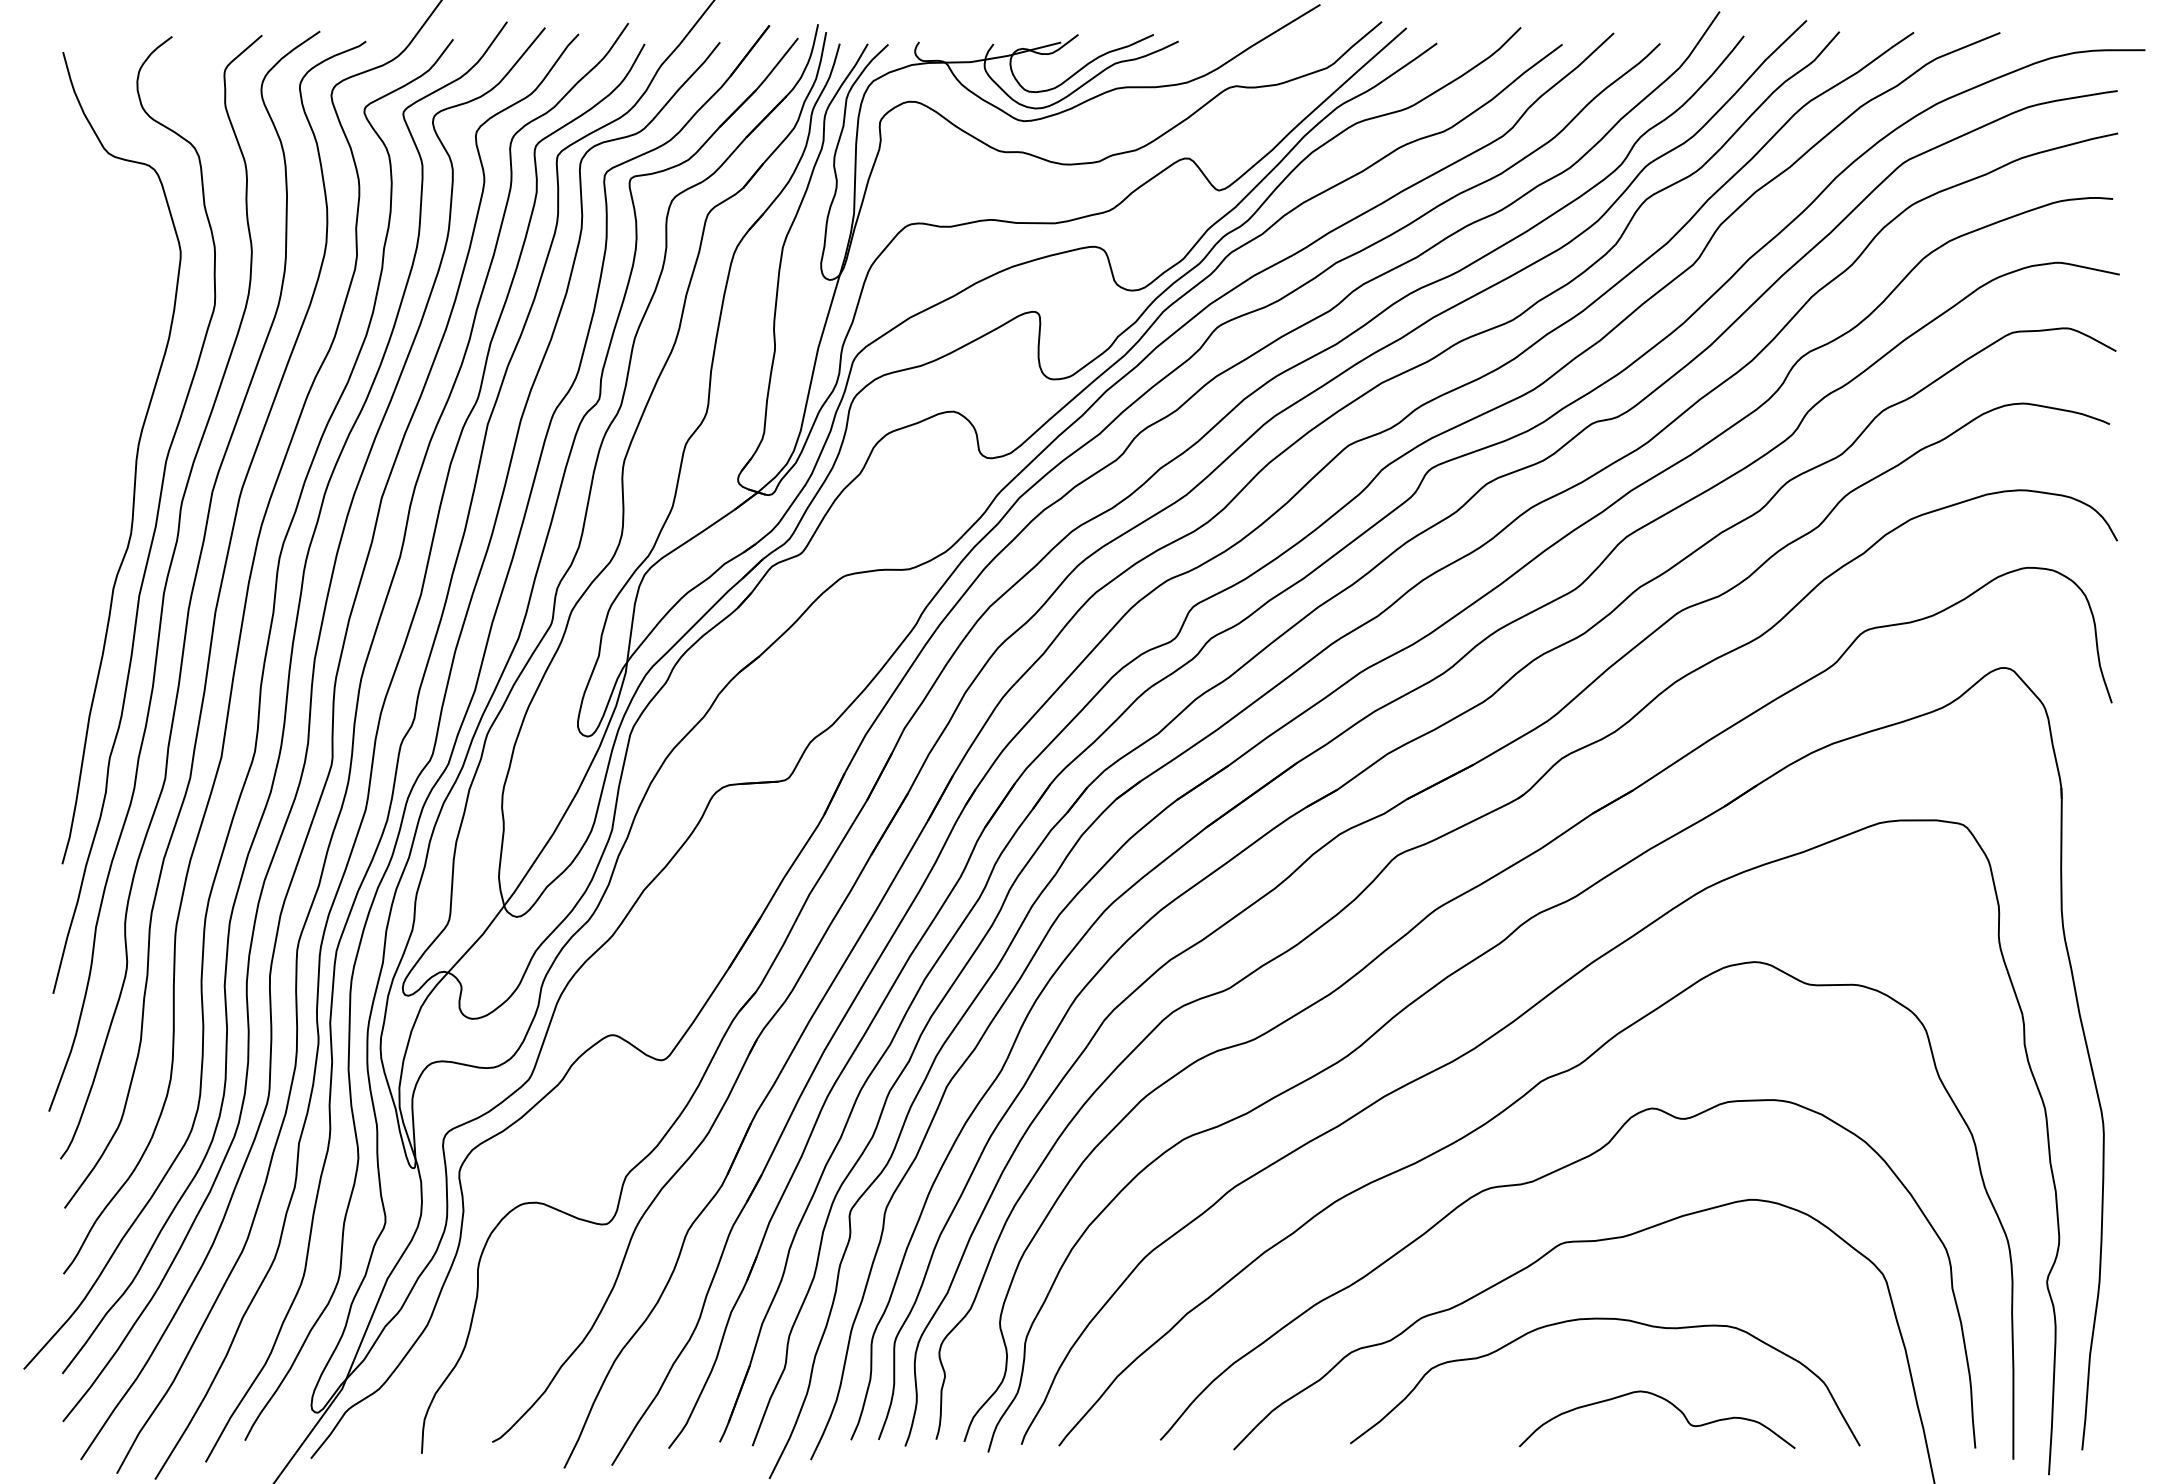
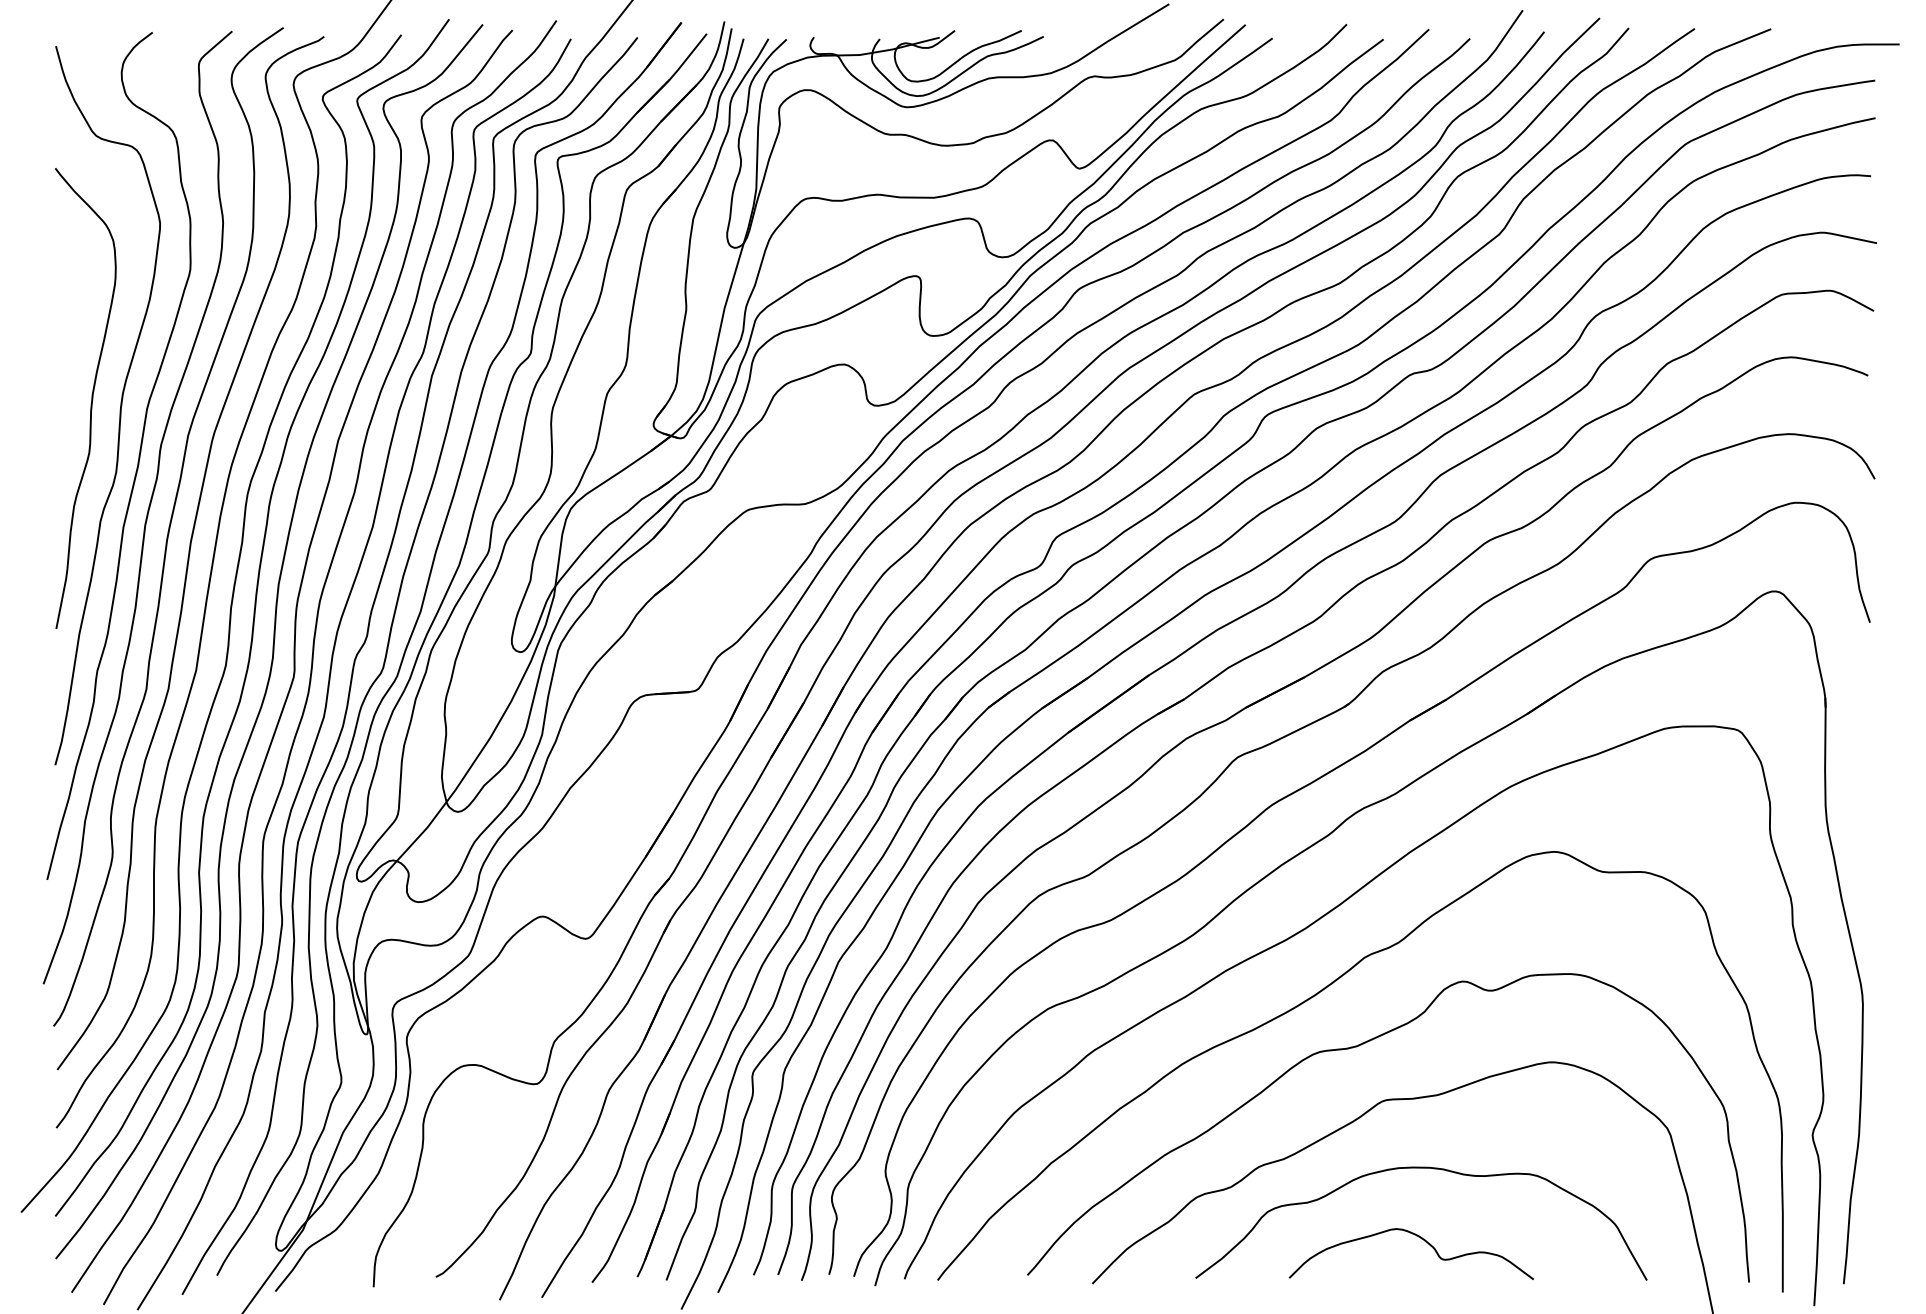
curve: (103, 450) -> (91, 398), added
curve: (1668, 1403) -> (1421, 1239), moved

